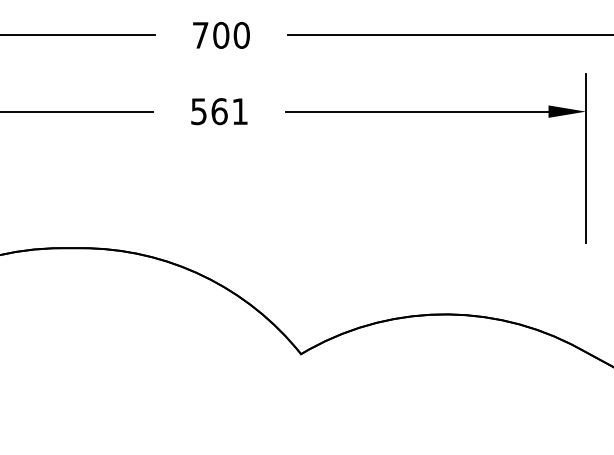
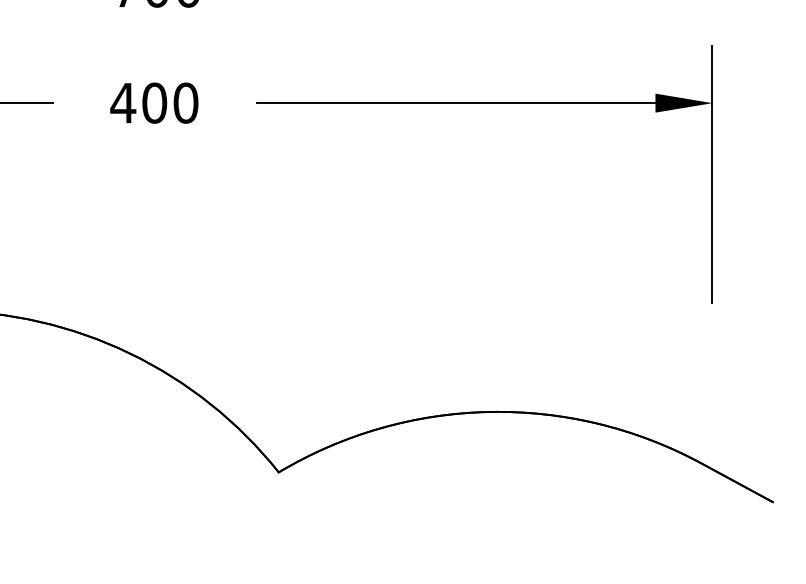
text: (219, 111) -> (154, 102), 561 -> 400

